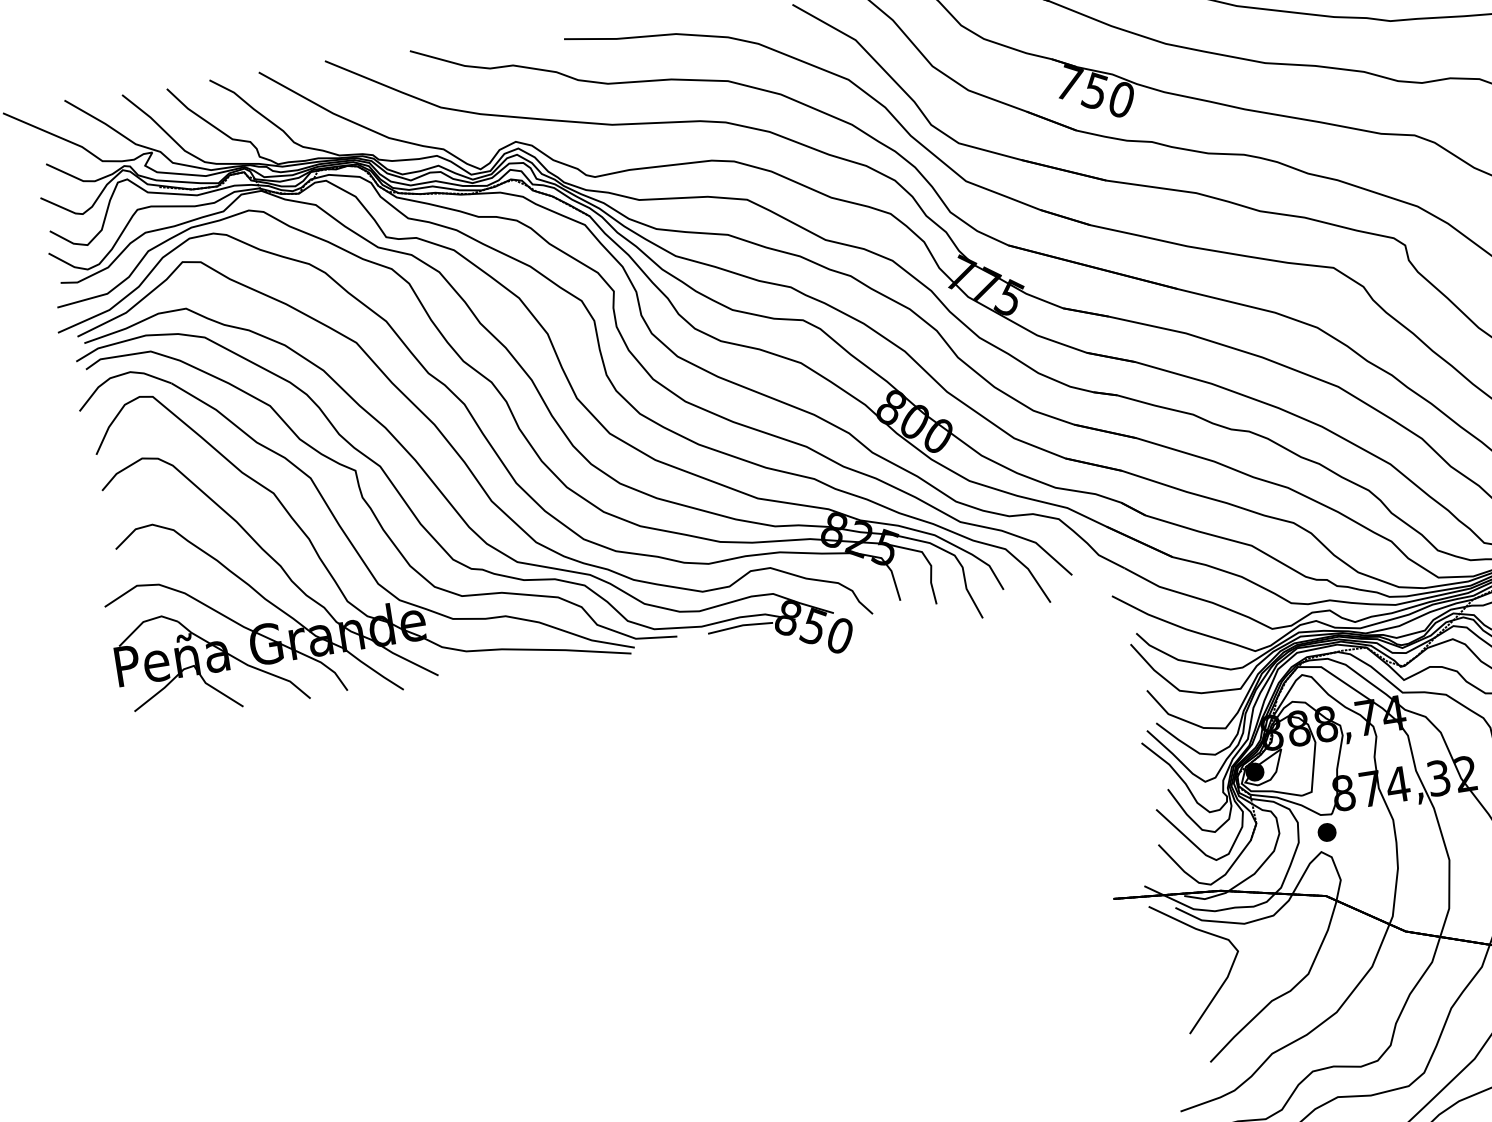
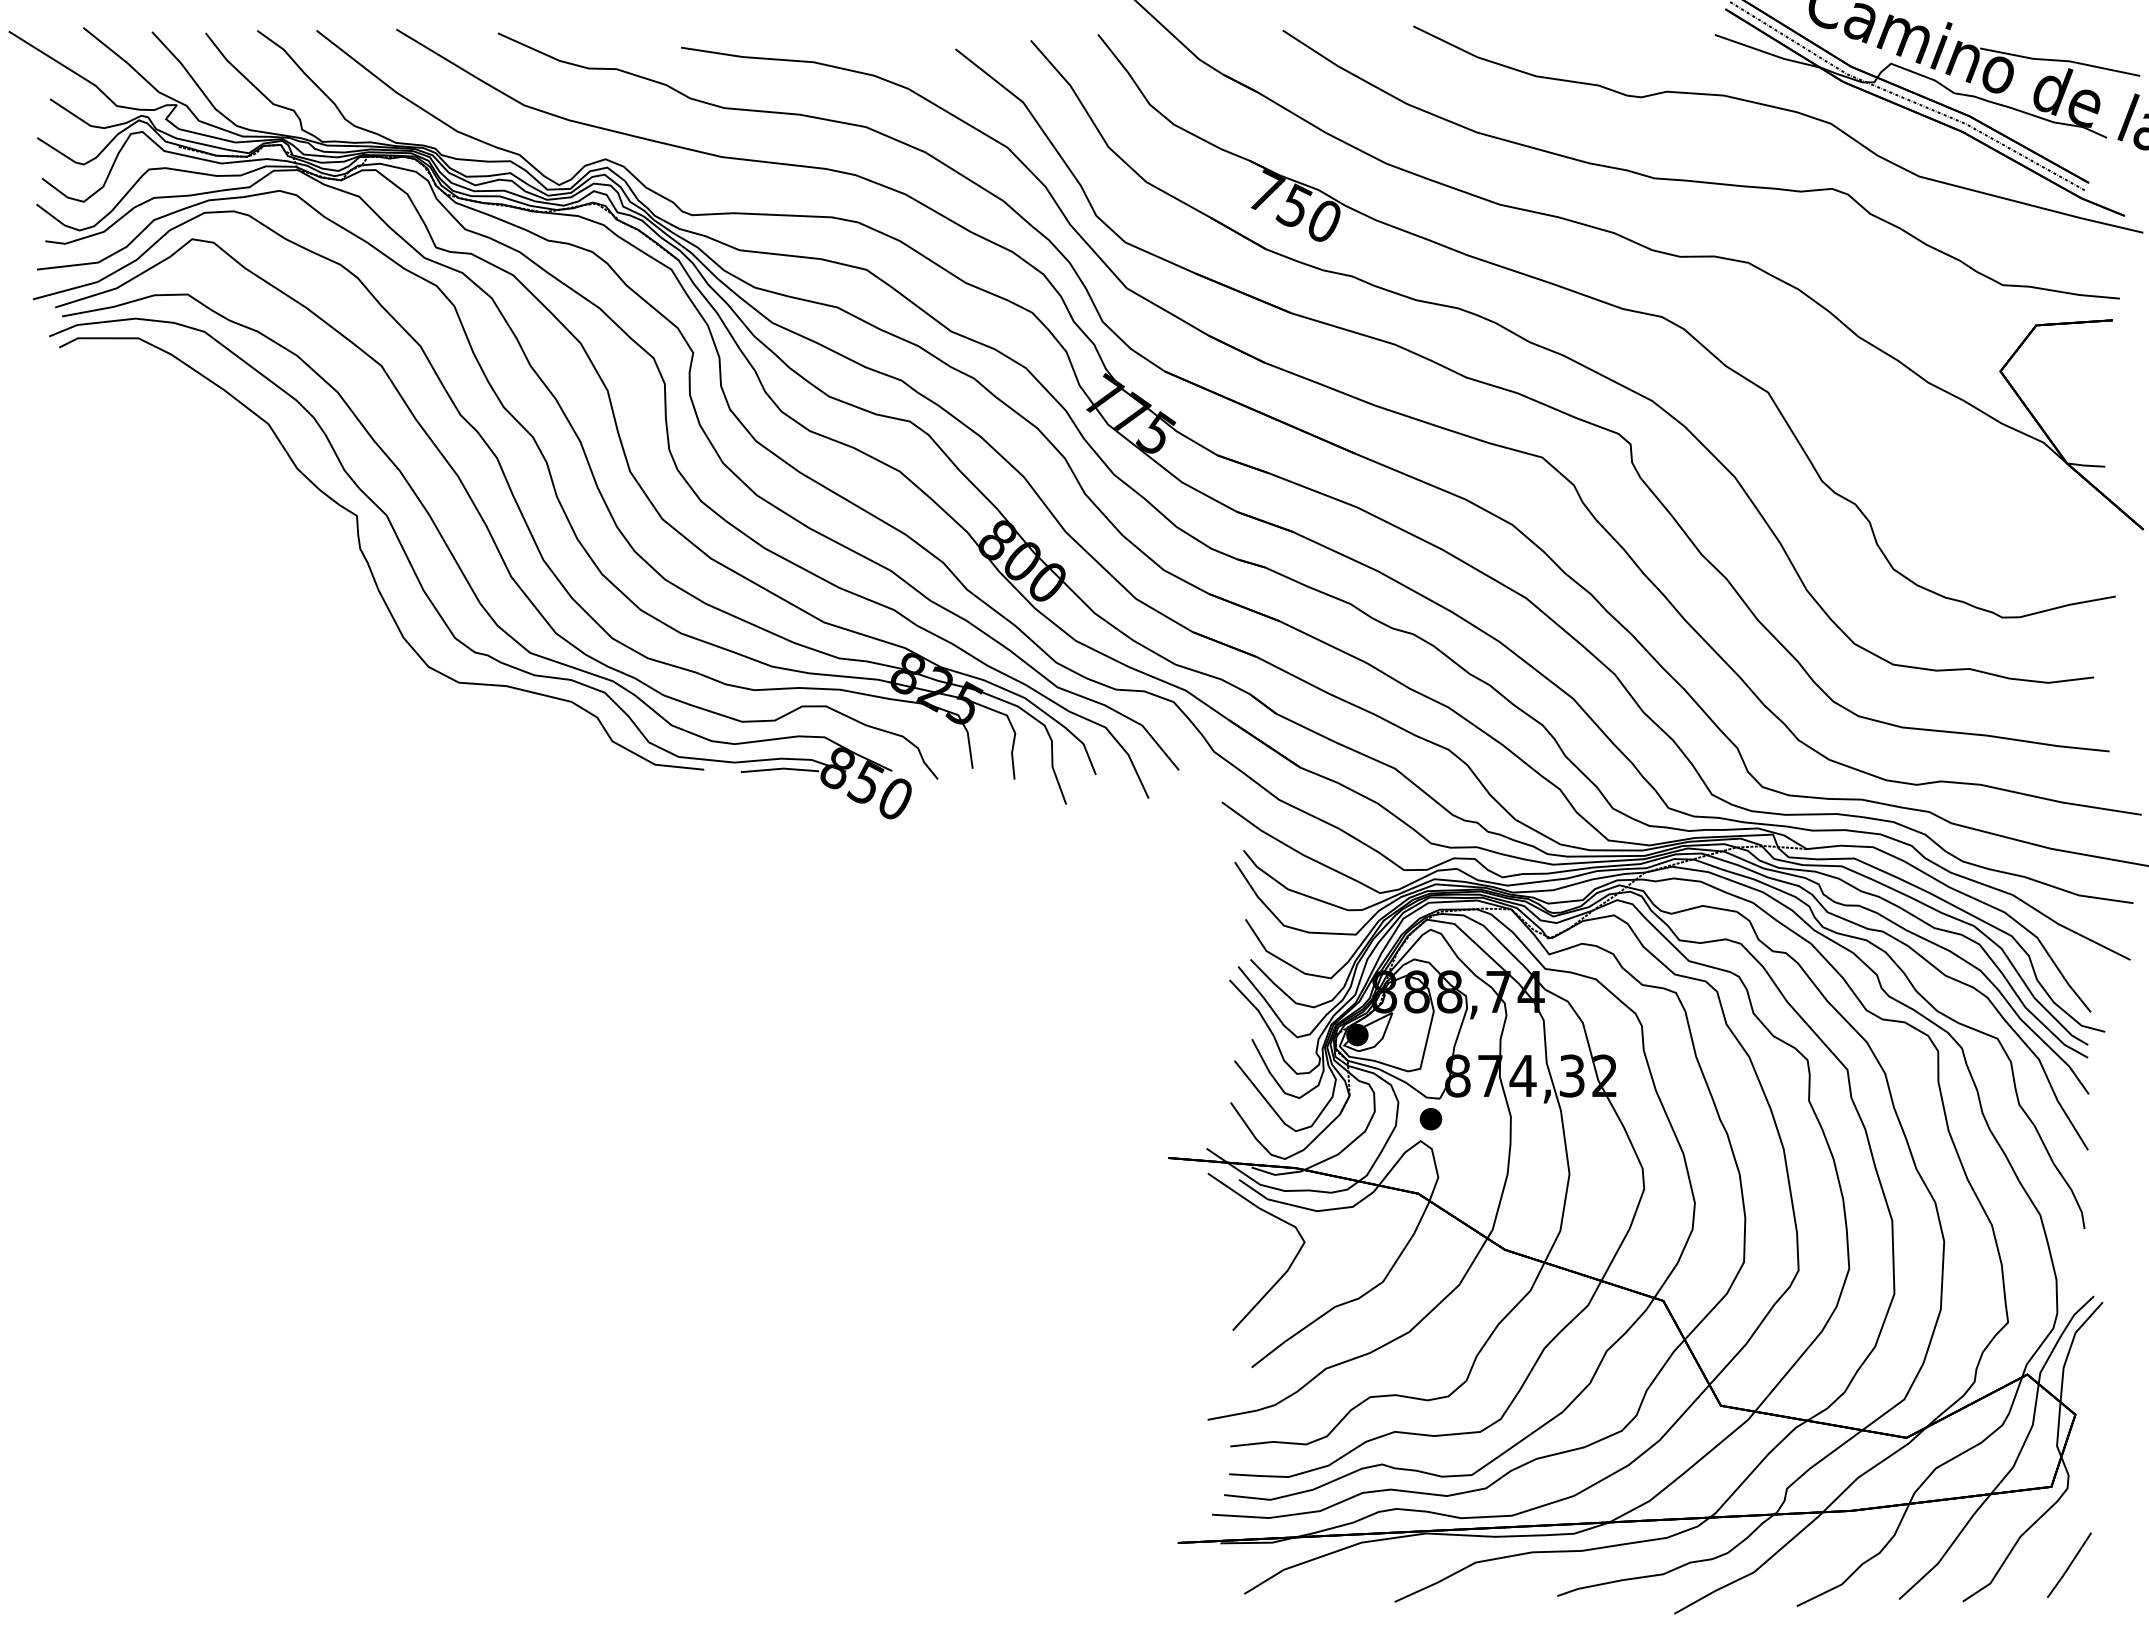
part: (340, 525) -> (329, 577), removed

